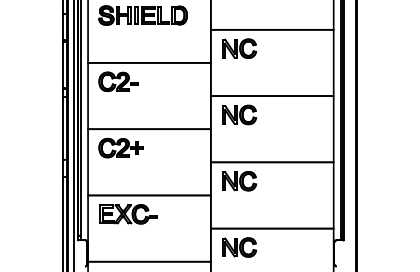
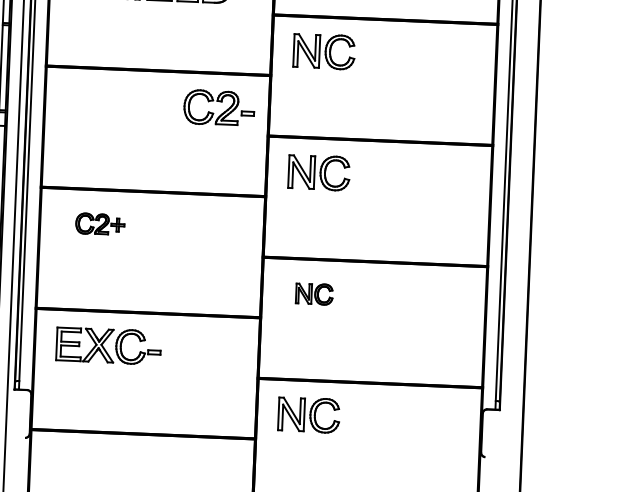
part: (118, 81) -> (219, 107), moved
part: (120, 147) -> (99, 223), size x0.6
part: (239, 181) -> (314, 294), size x0.6

